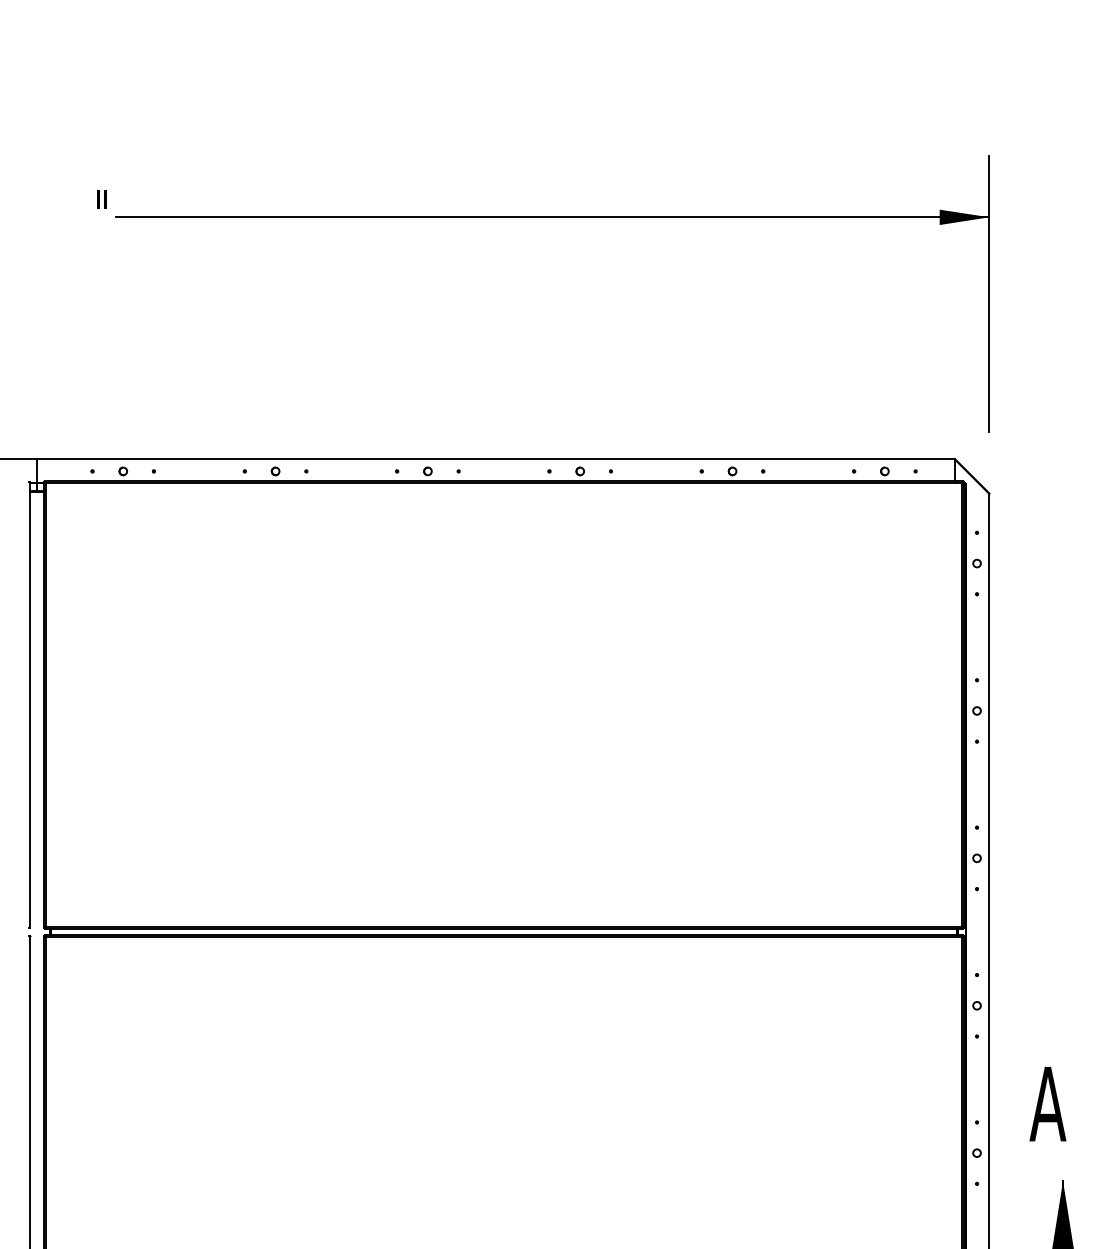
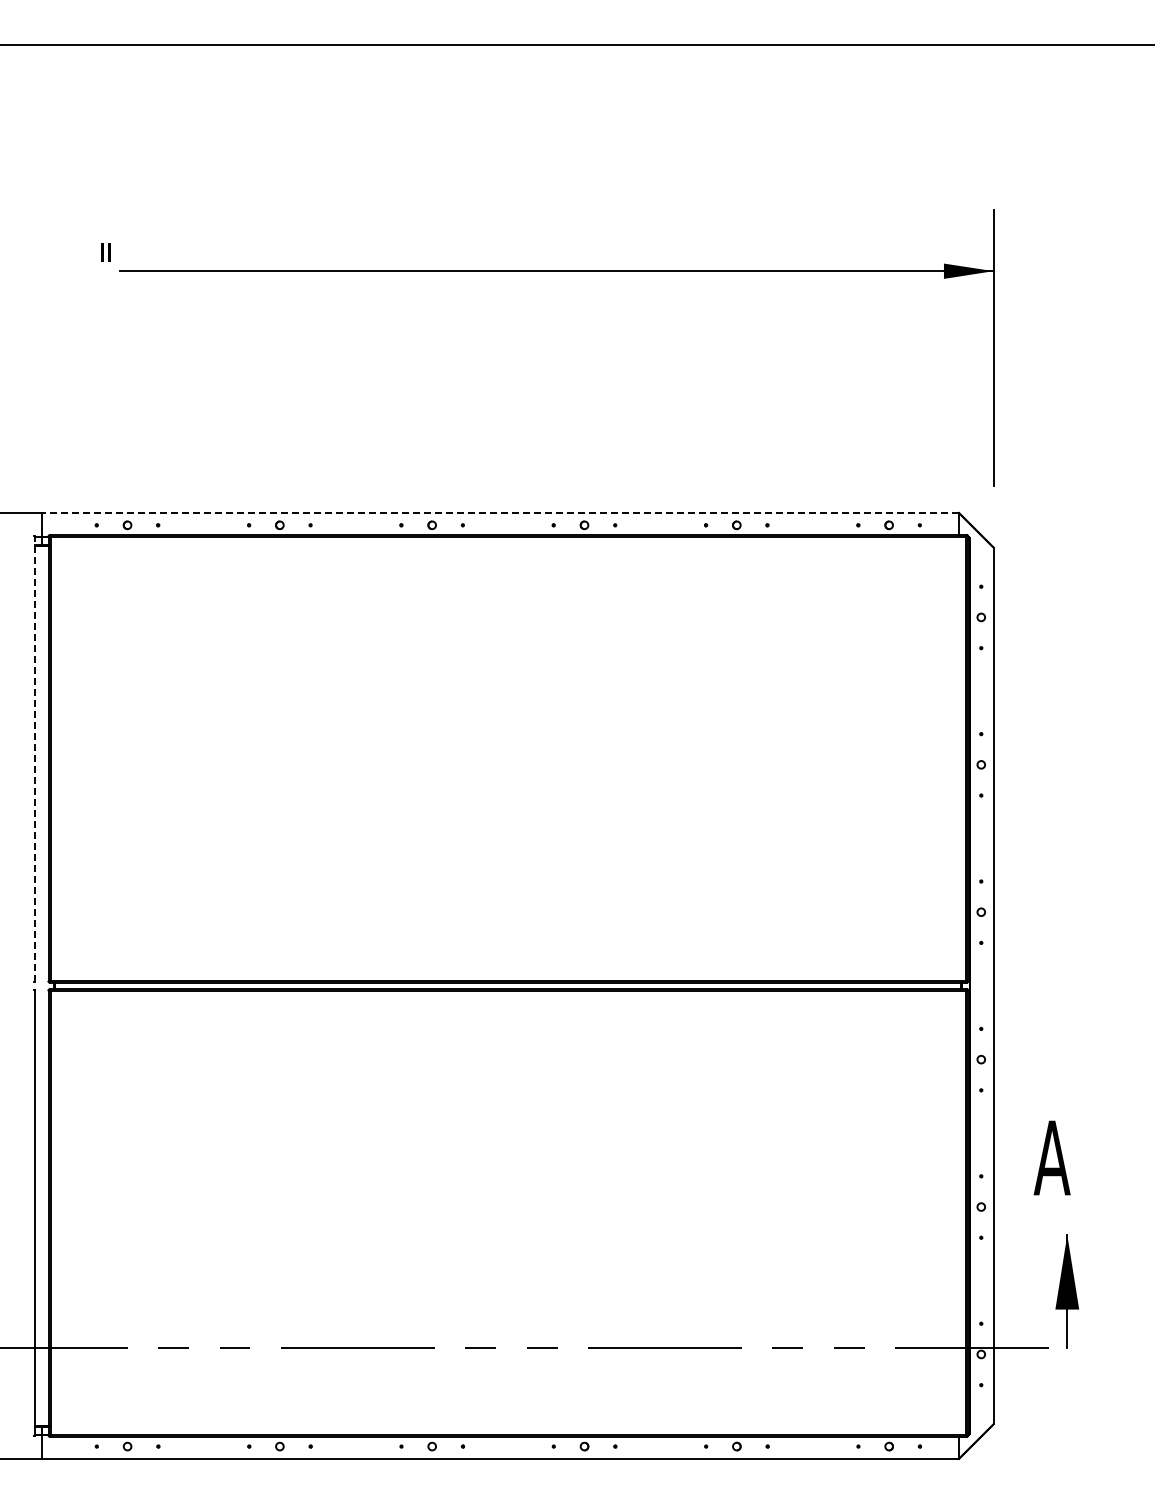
line: (496, 459) -> (500, 513), solid -> dashed
line: (30, 704) -> (34, 758), solid -> dashed

